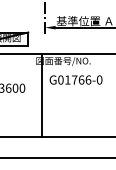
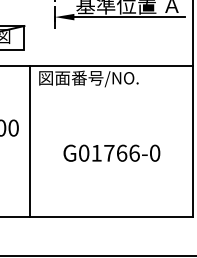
text: (75, 79) -> (110, 152), moved
line: (41, 95) -> (30, 141), moved

